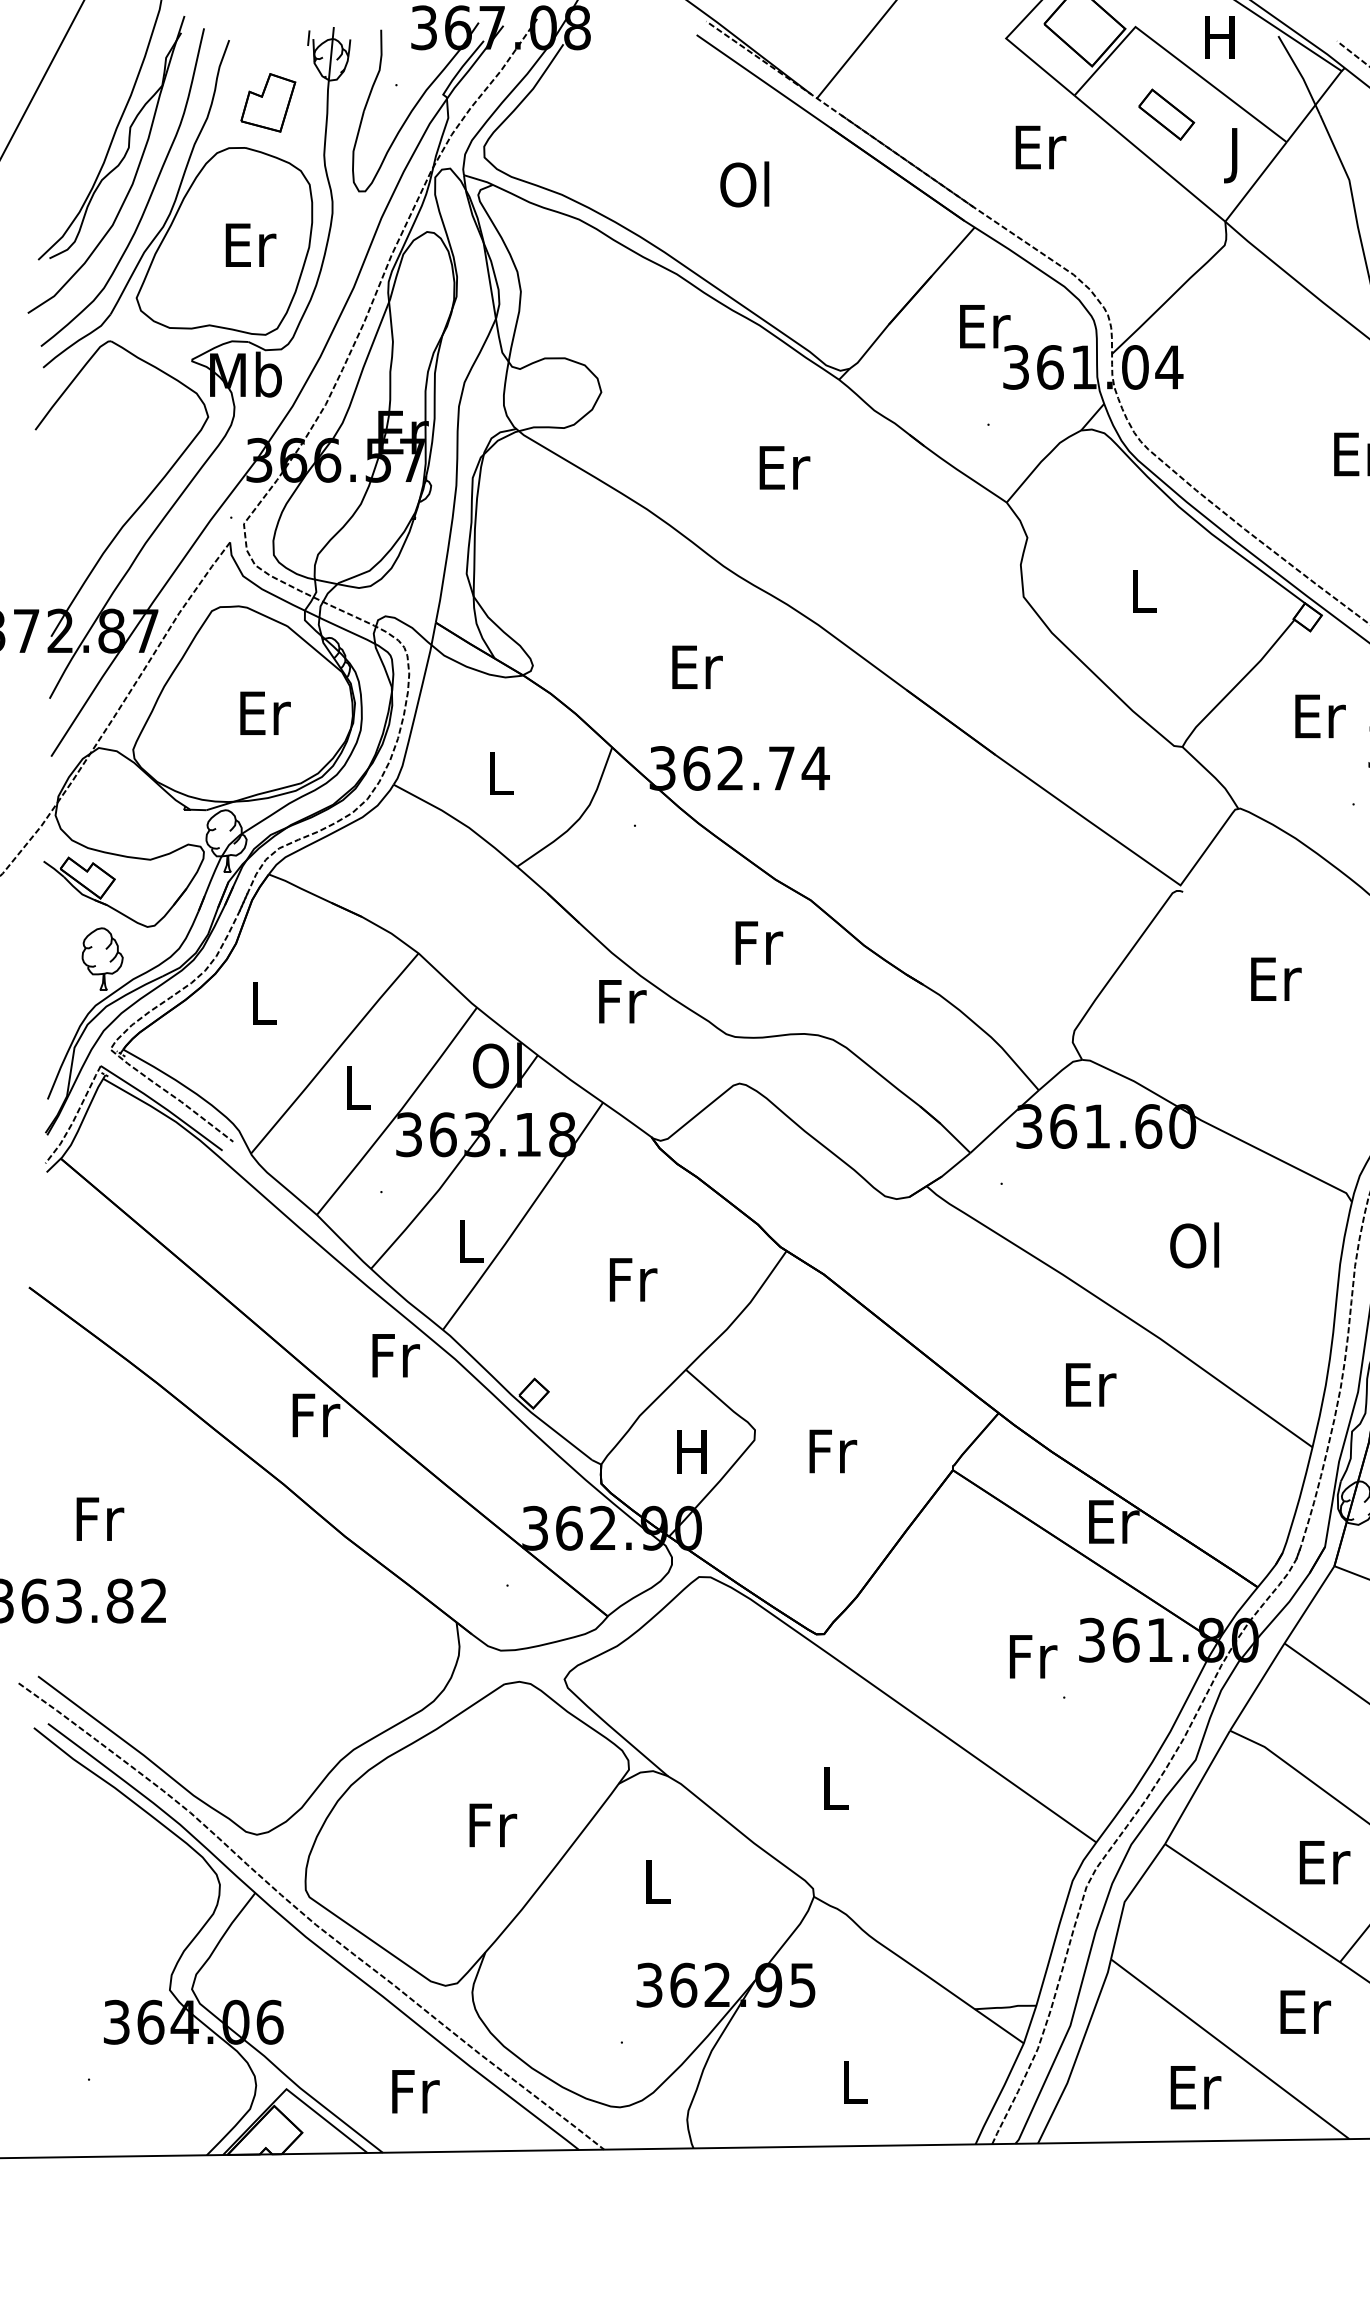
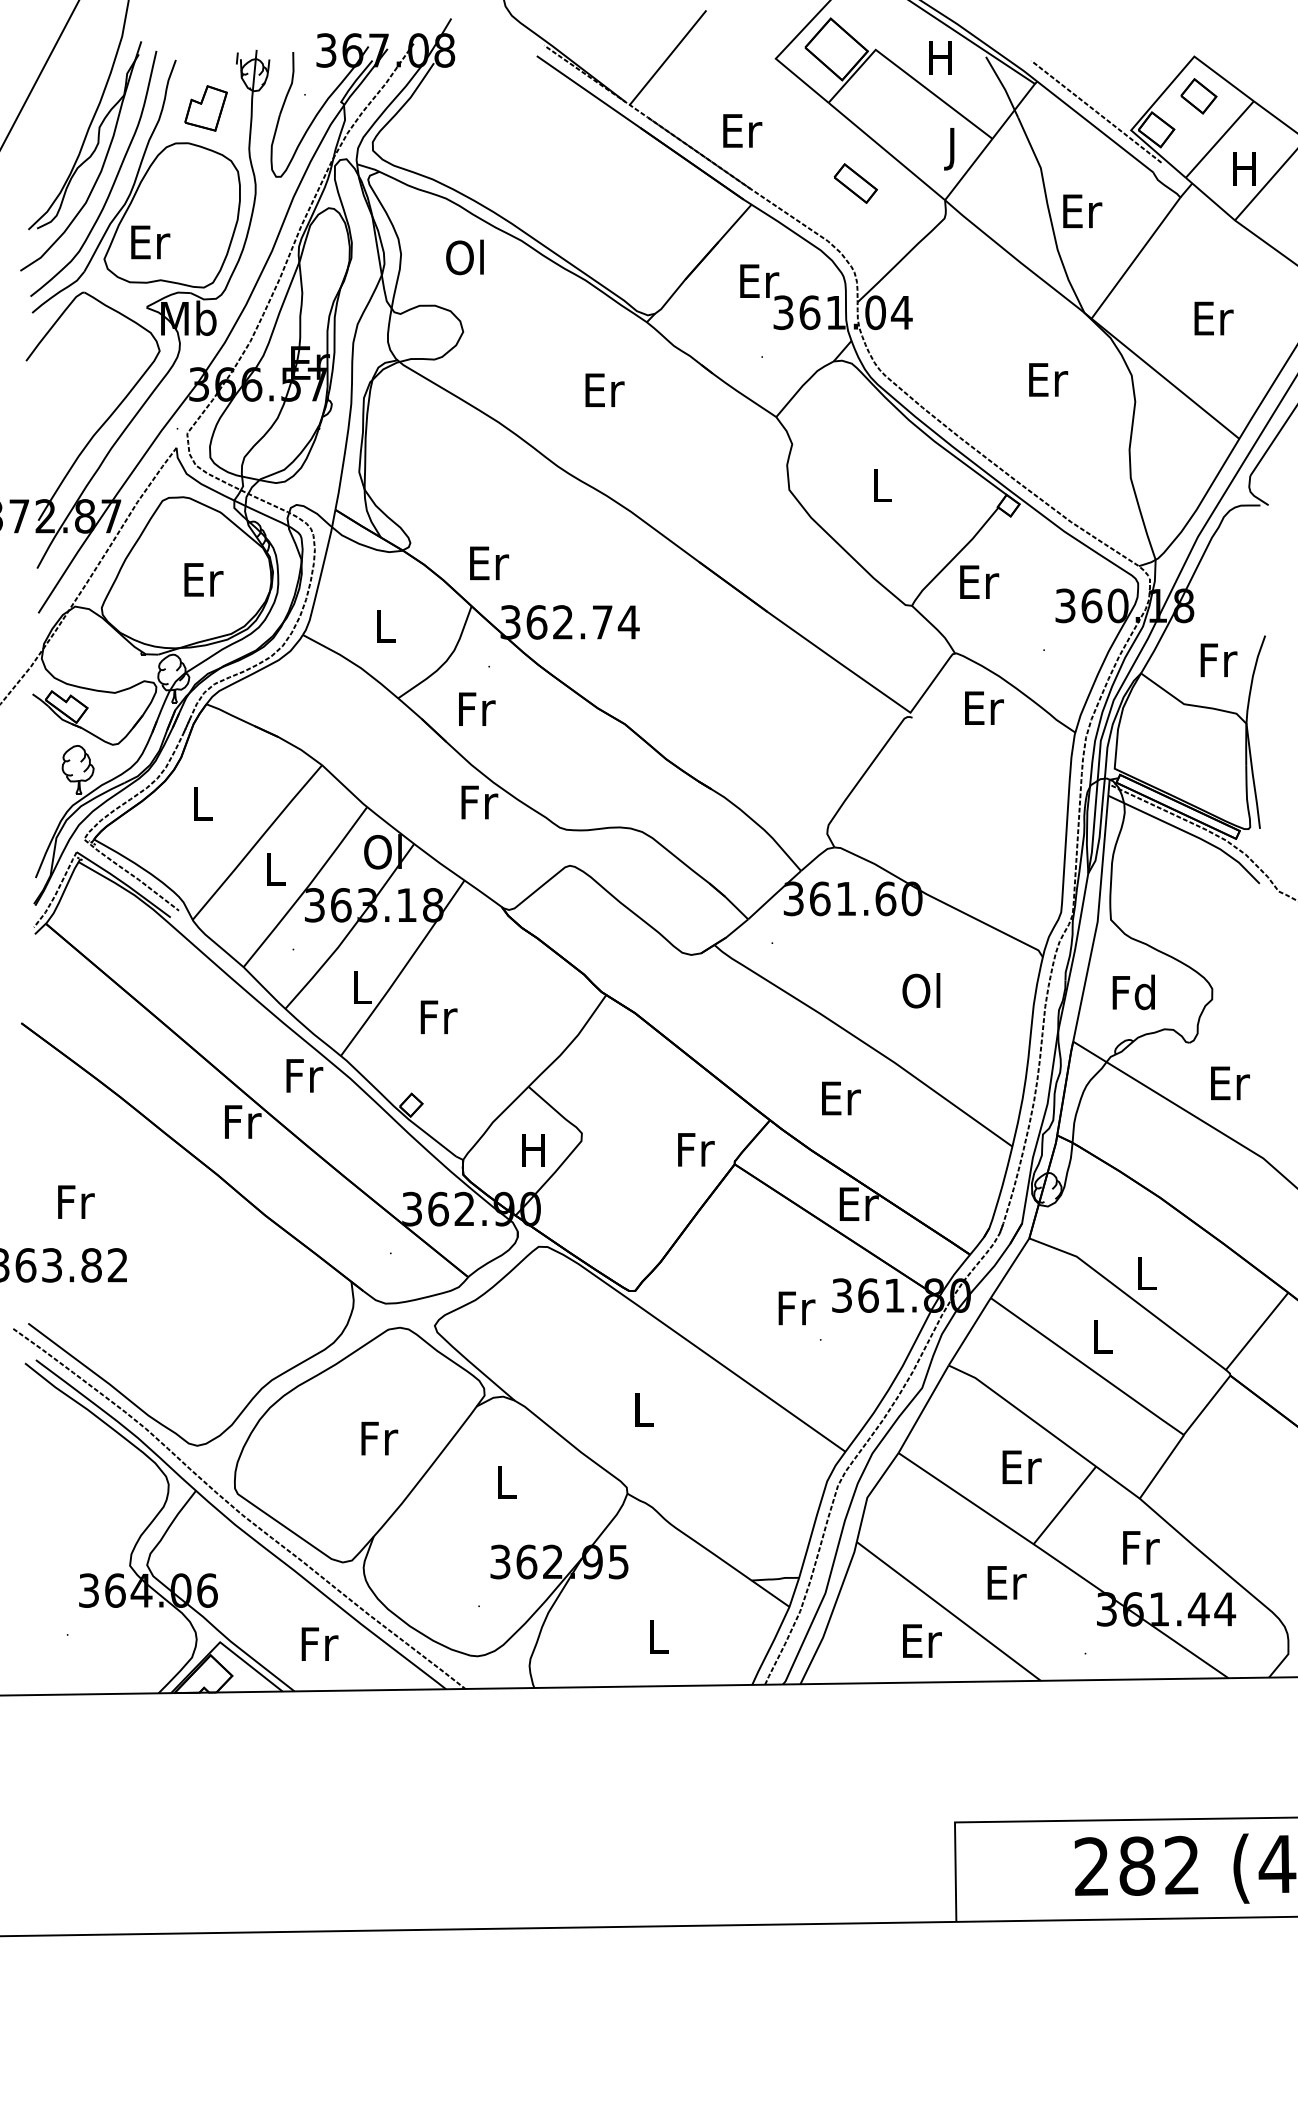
part: (1166, 114) -> (855, 183), moved
text: (1040, 146) -> (742, 130), moved
text: (744, 184) -> (464, 257), moved
text: (250, 245) -> (150, 242), moved
text: (697, 667) -> (489, 563), moved
text: (1320, 715) -> (979, 581), moved
text: (759, 942) -> (477, 708), moved
text: (1276, 978) -> (984, 707), moved
text: (632, 1280) -> (438, 1017), moved
text: (833, 1451) -> (696, 1149), moved

